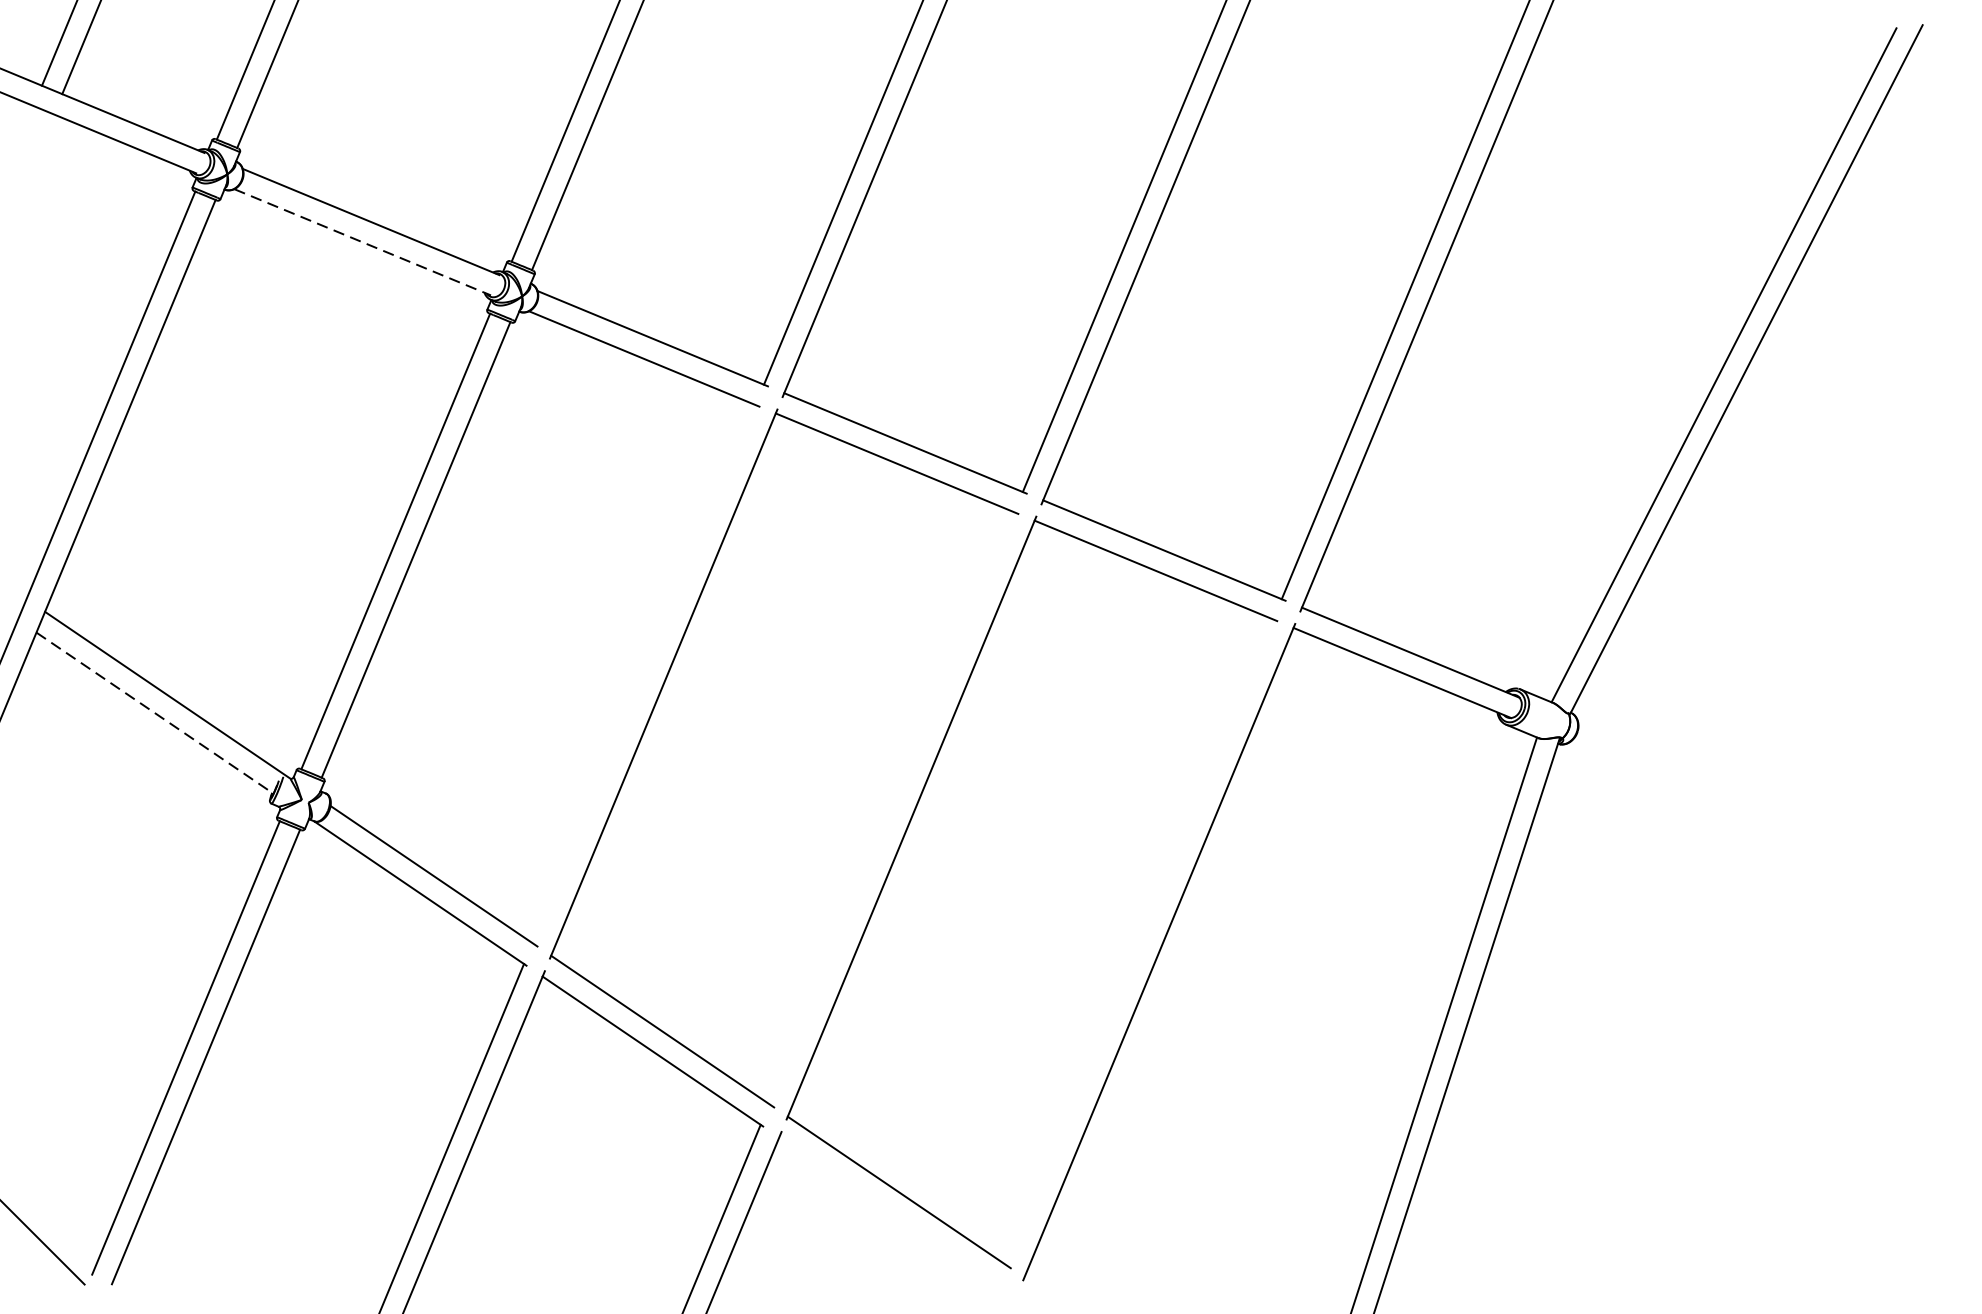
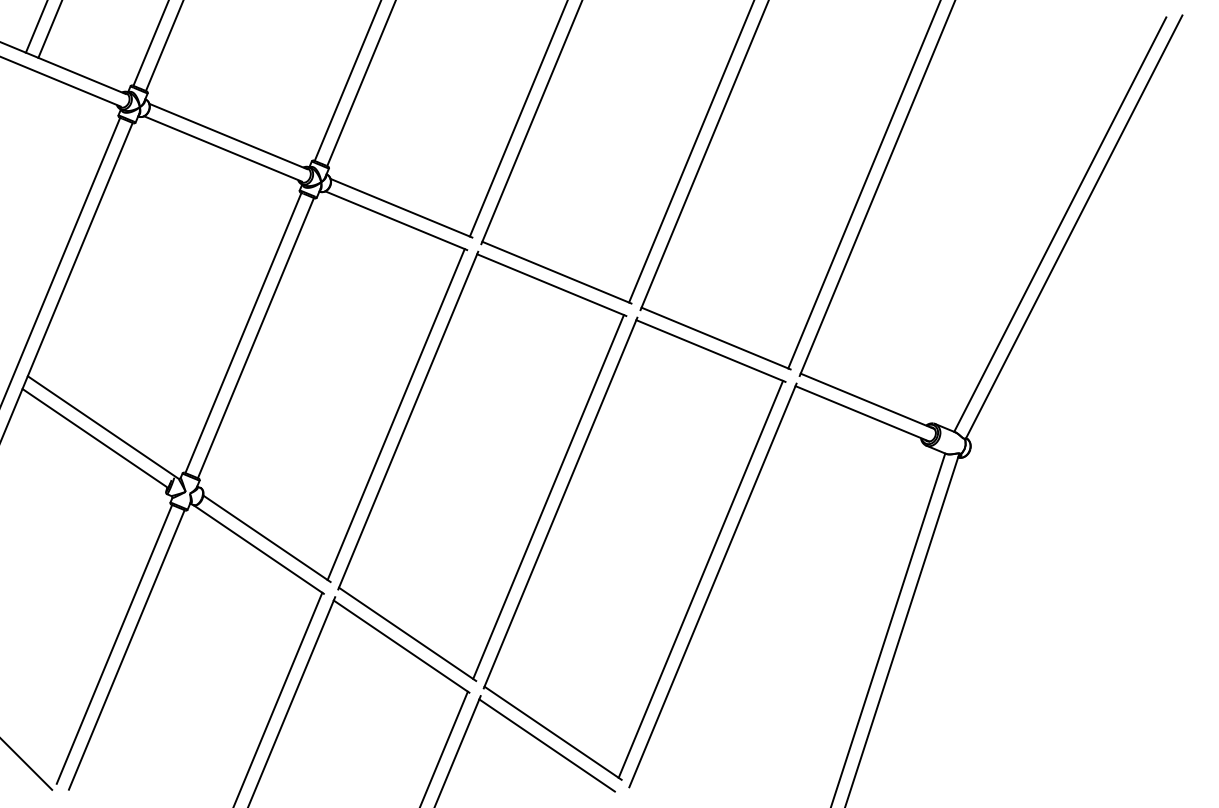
line: (363, 243) -> (223, 149), dashed -> solid
line: (642, 674) -> (395, 414), added
line: (155, 713) -> (95, 438), dashed -> solid
line: (891, 807) -> (548, 496), added
line: (1138, 940) -> (700, 578), added
line: (888, 1212) -> (546, 745), added

